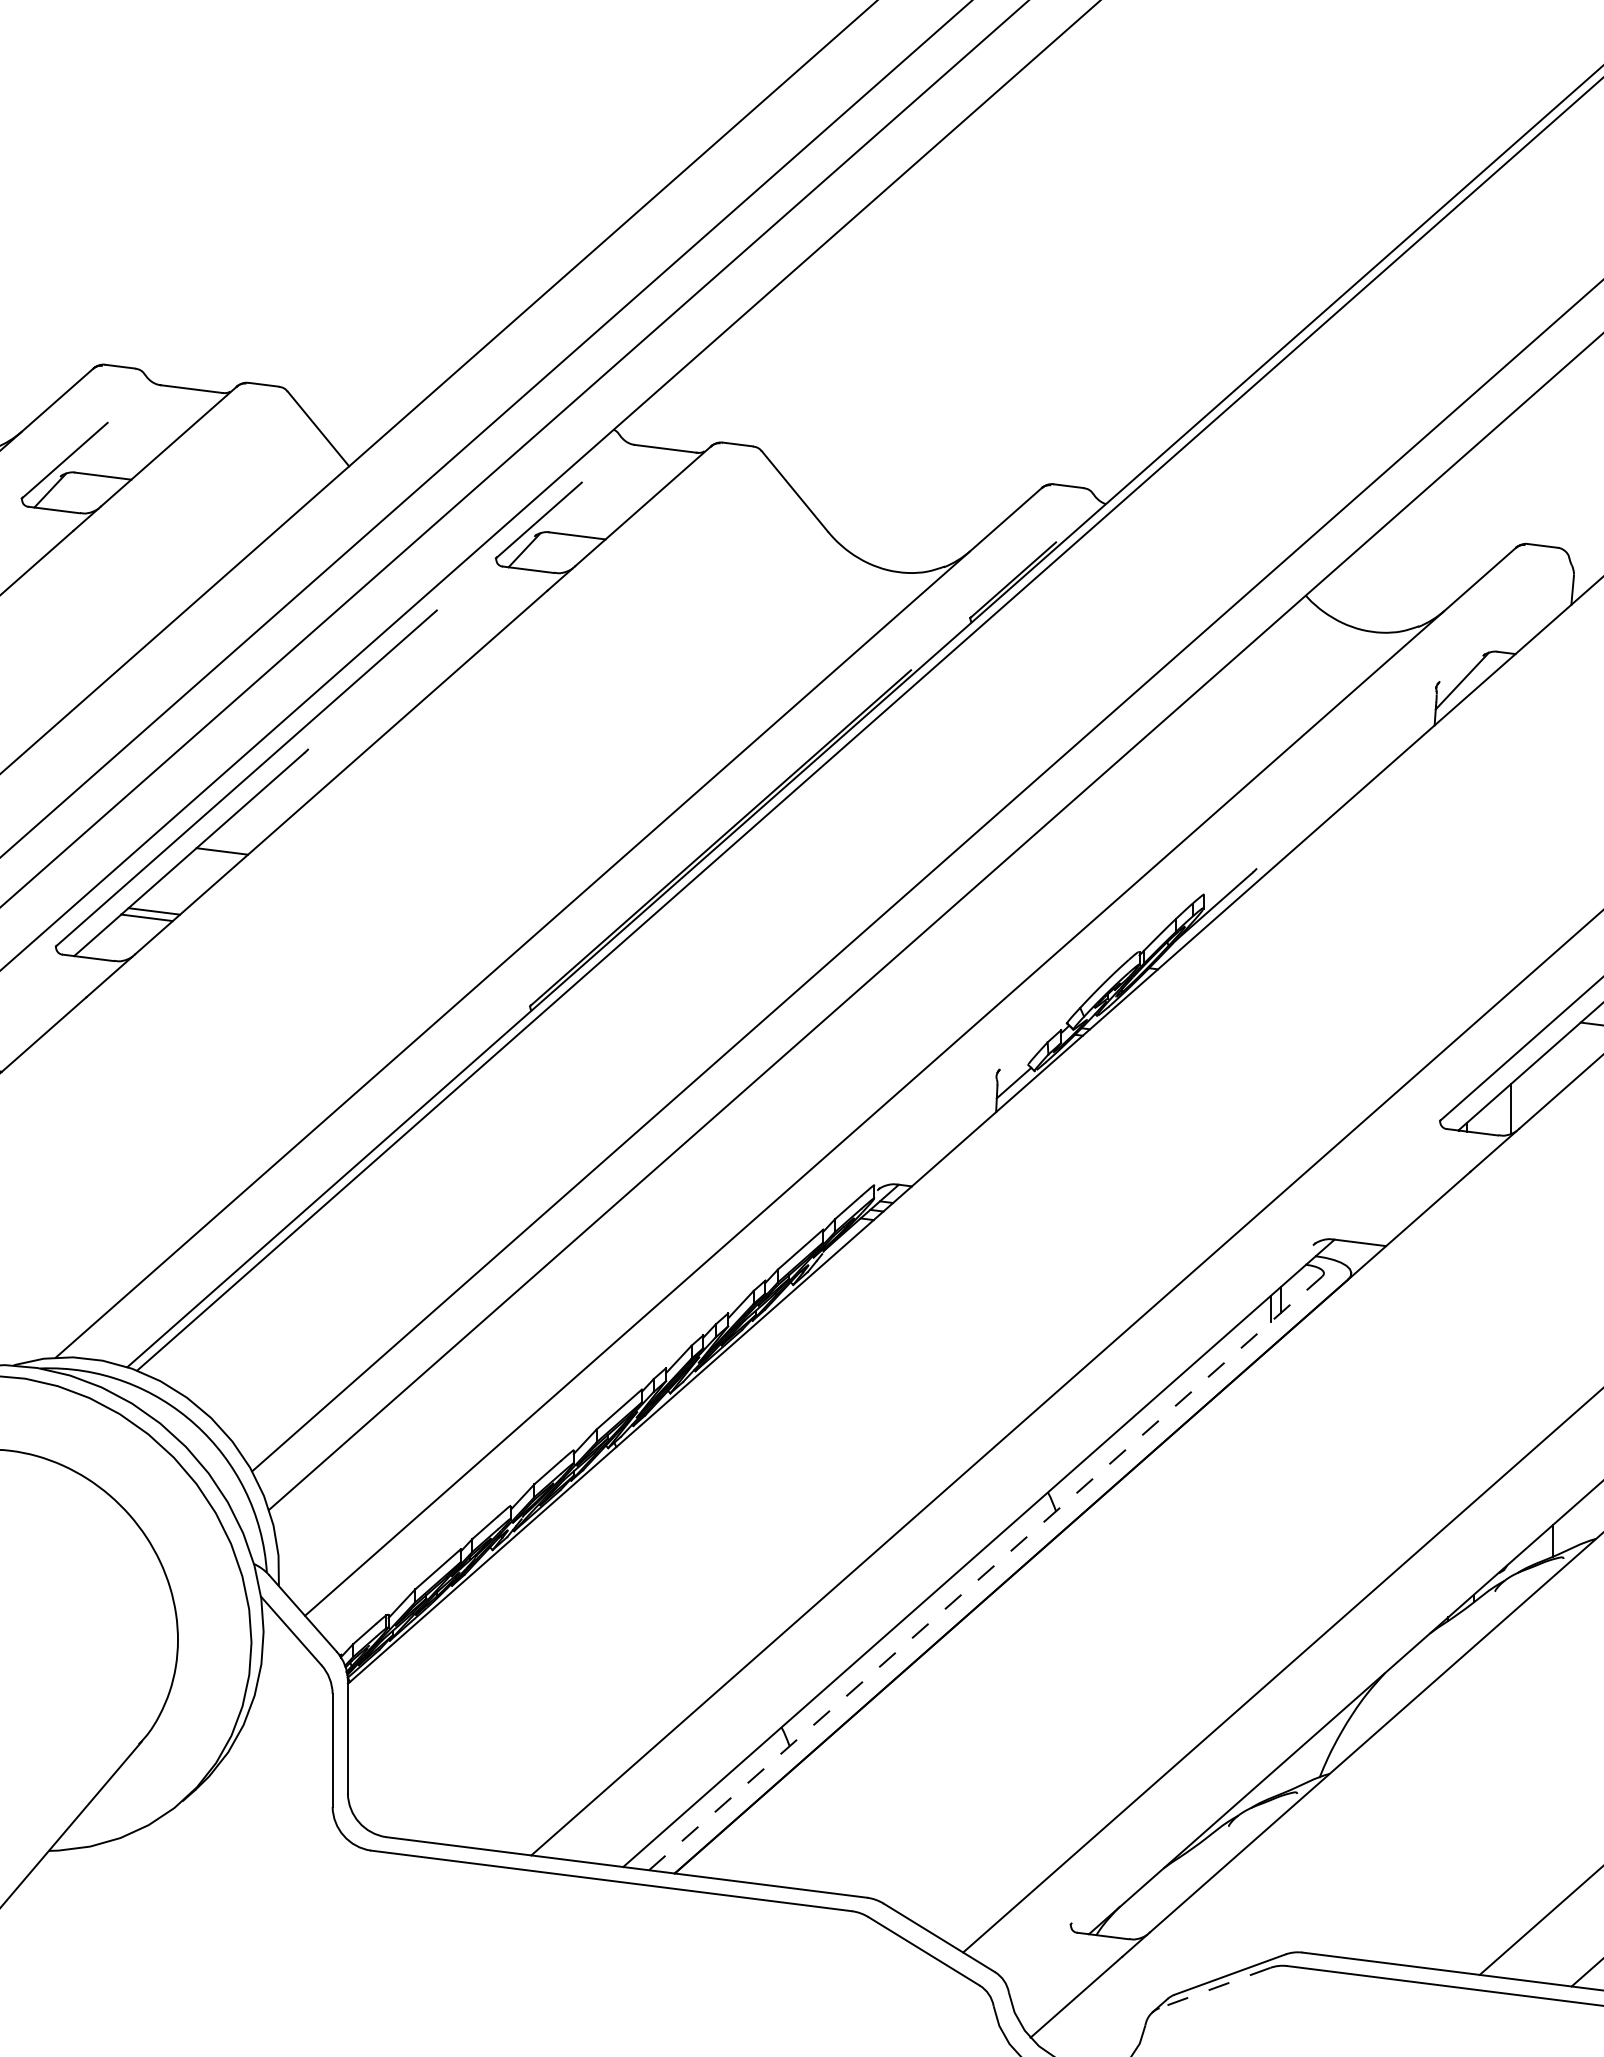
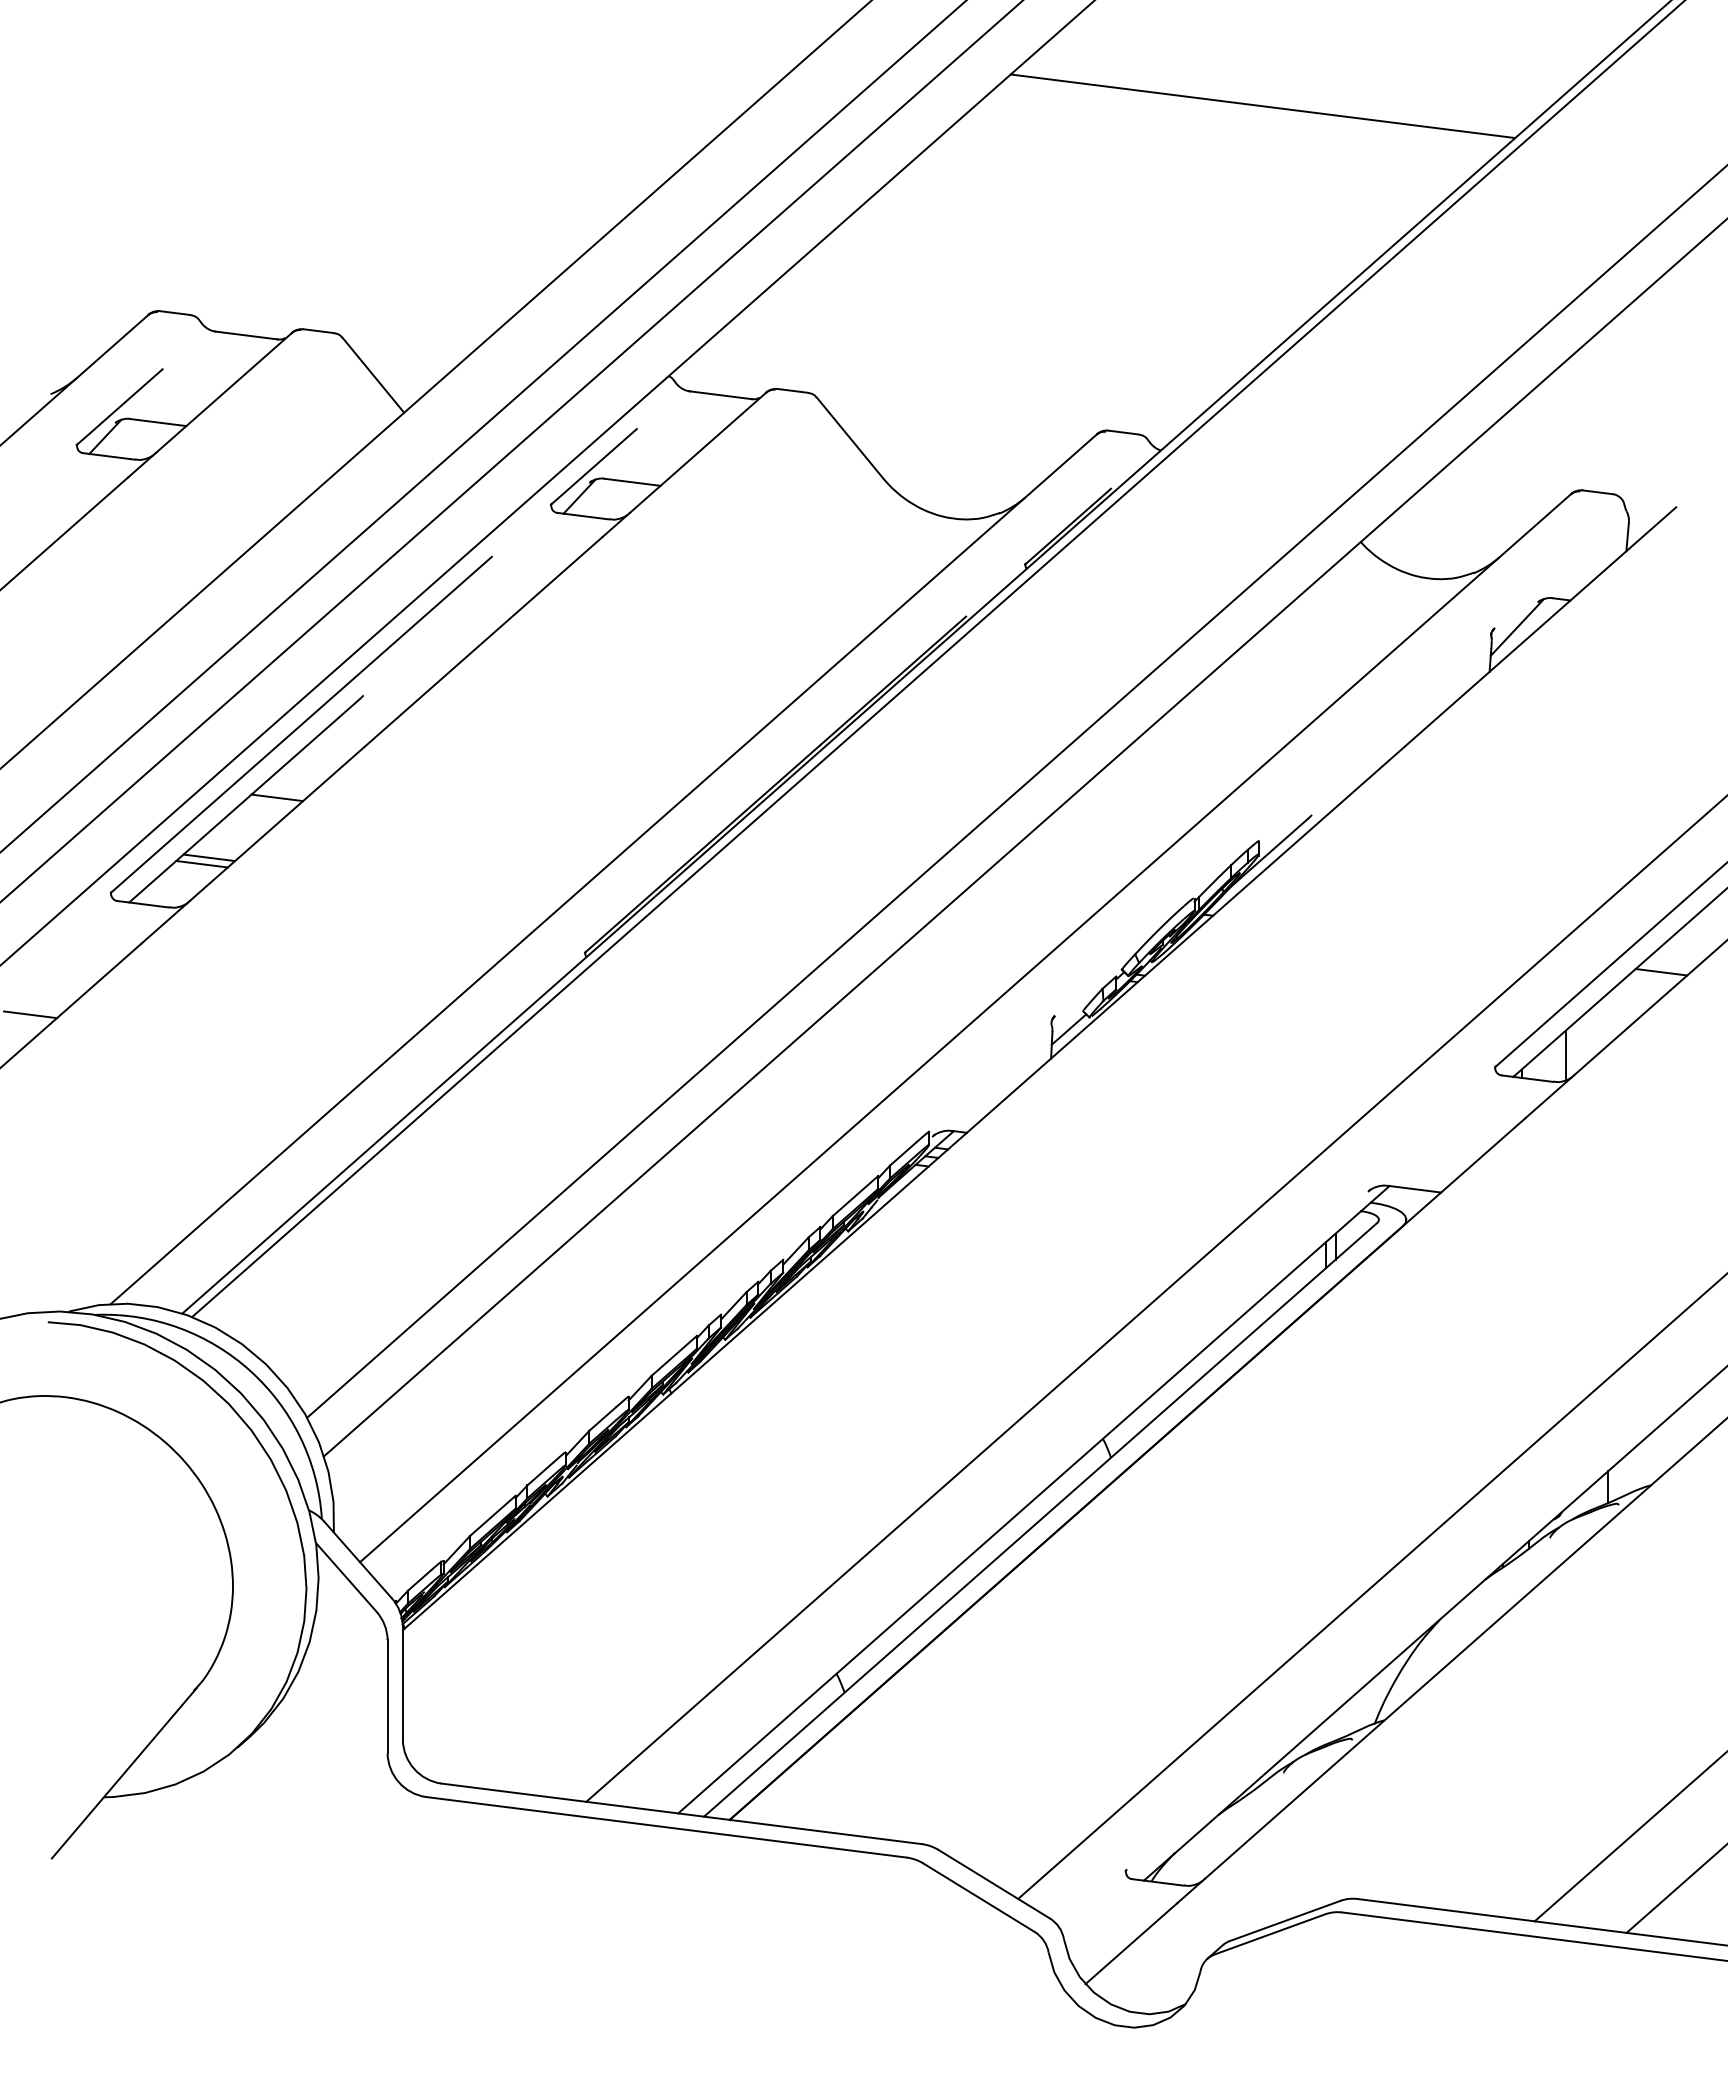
line: (1207, 160) -> (1262, 106), added
line: (985, 1573) -> (1040, 1519), dashed -> solid
line: (1214, 1988) -> (1269, 1934), dashed -> solid

